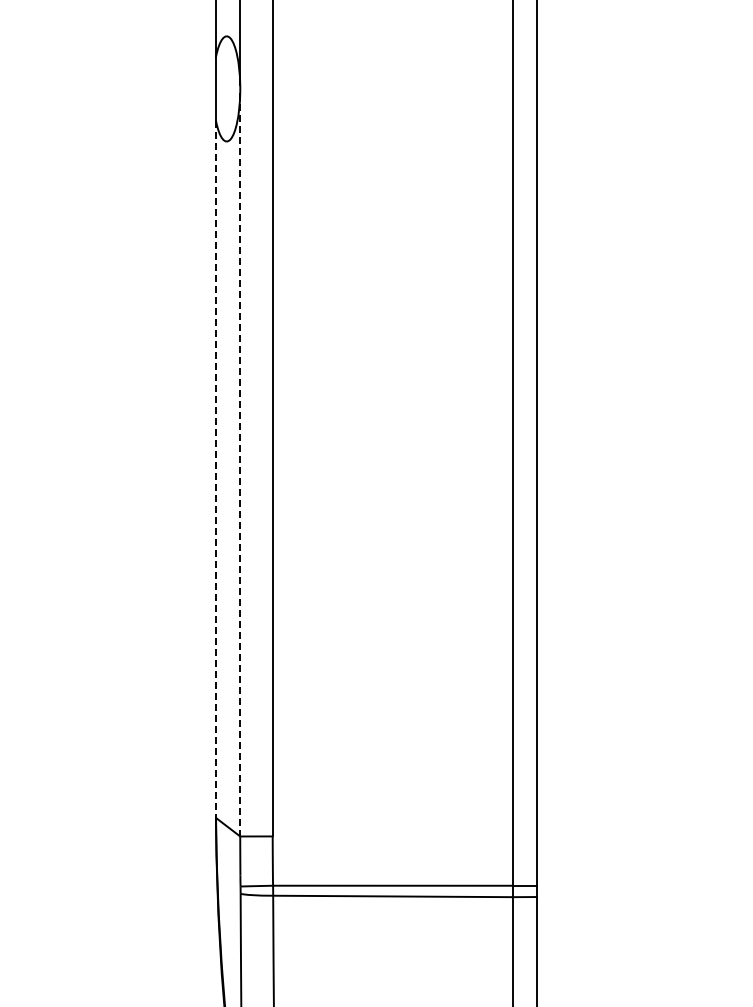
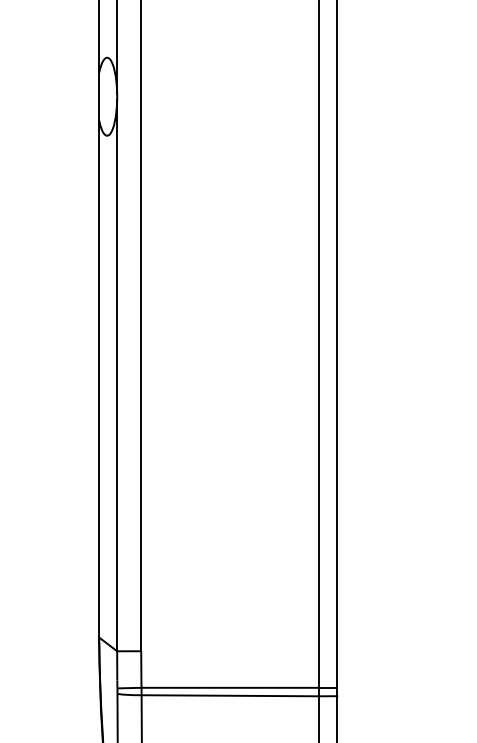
line: (240, 464) -> (117, 375), dashed -> solid
line: (216, 469) -> (99, 379), dashed -> solid

